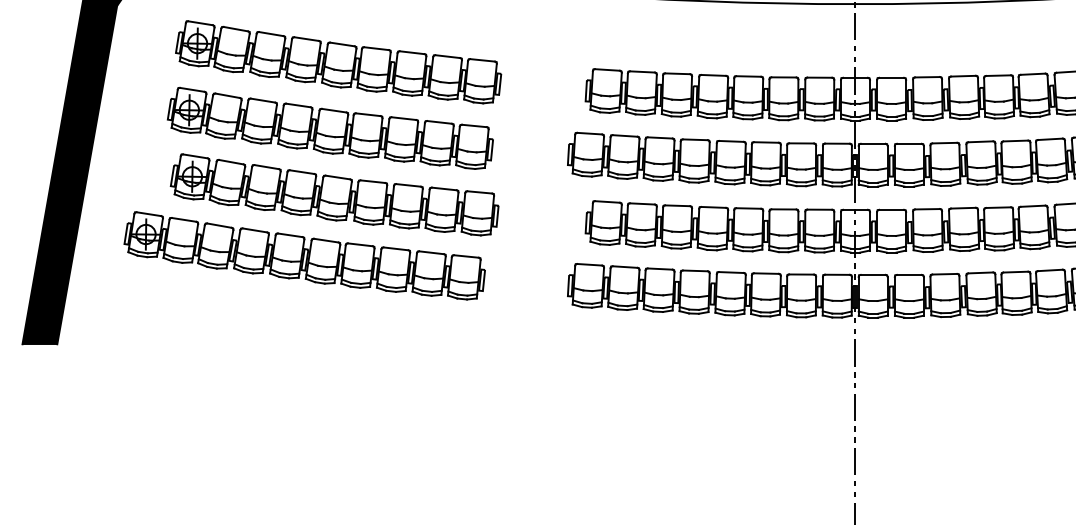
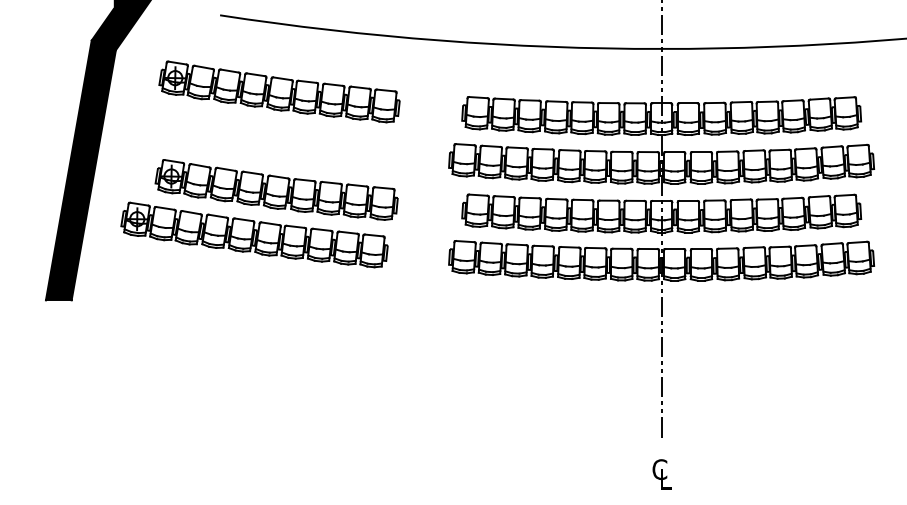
part: (330, 127) -> (273, 140), removed

